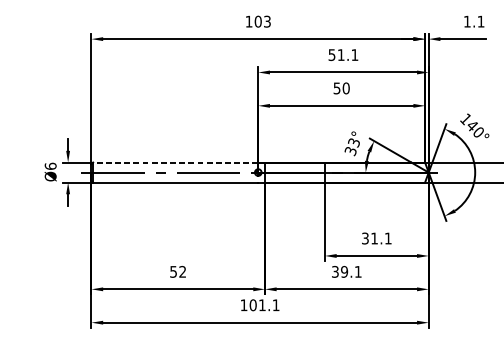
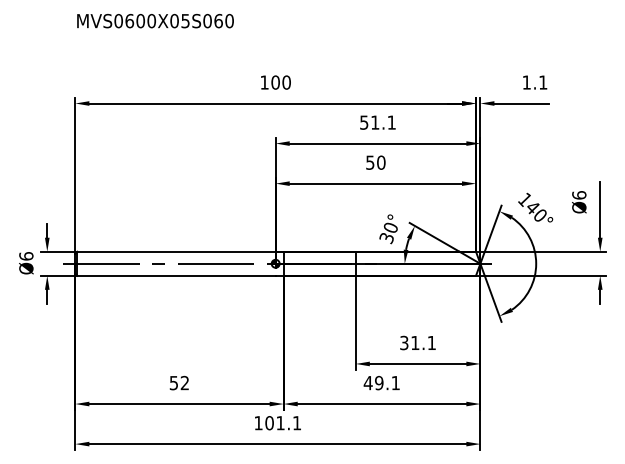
text: (267, 21) -> (286, 82), 103 -> 100
text: (353, 142) -> (390, 227), 33° -> 30°
line: (175, 162) -> (176, 251), dashed -> solid
text: (334, 271) -> (367, 382), 39.1 -> 49.1

